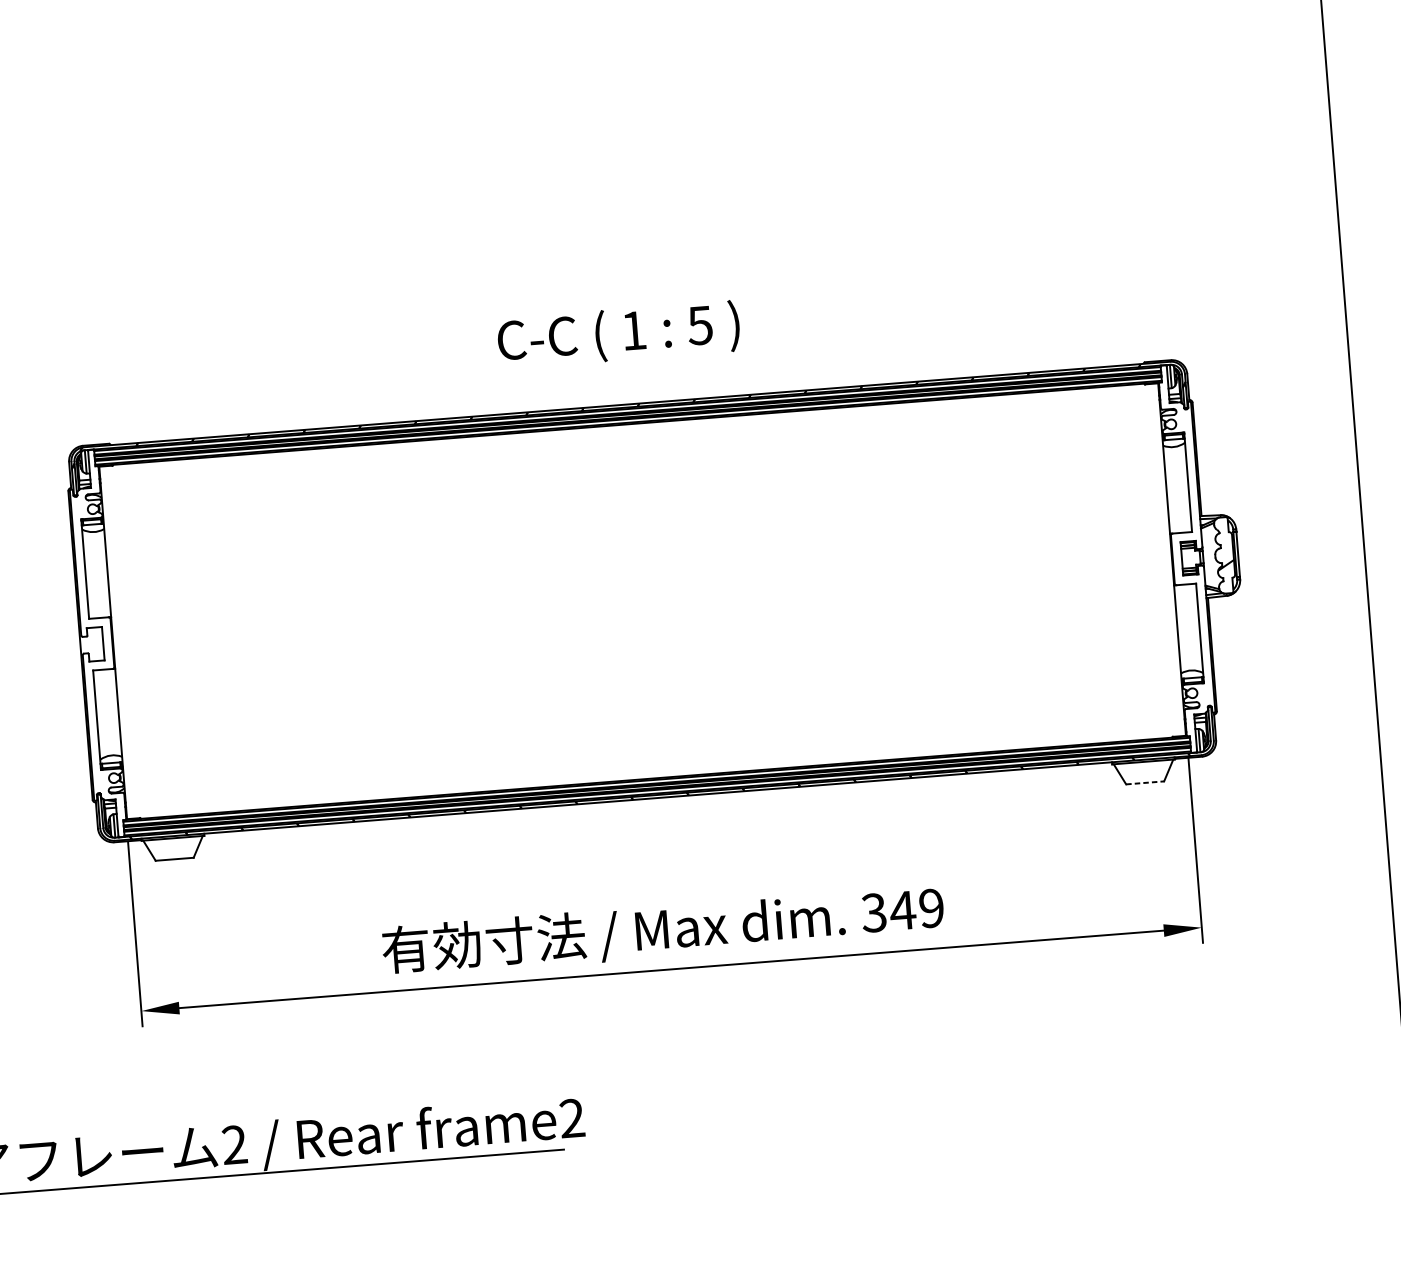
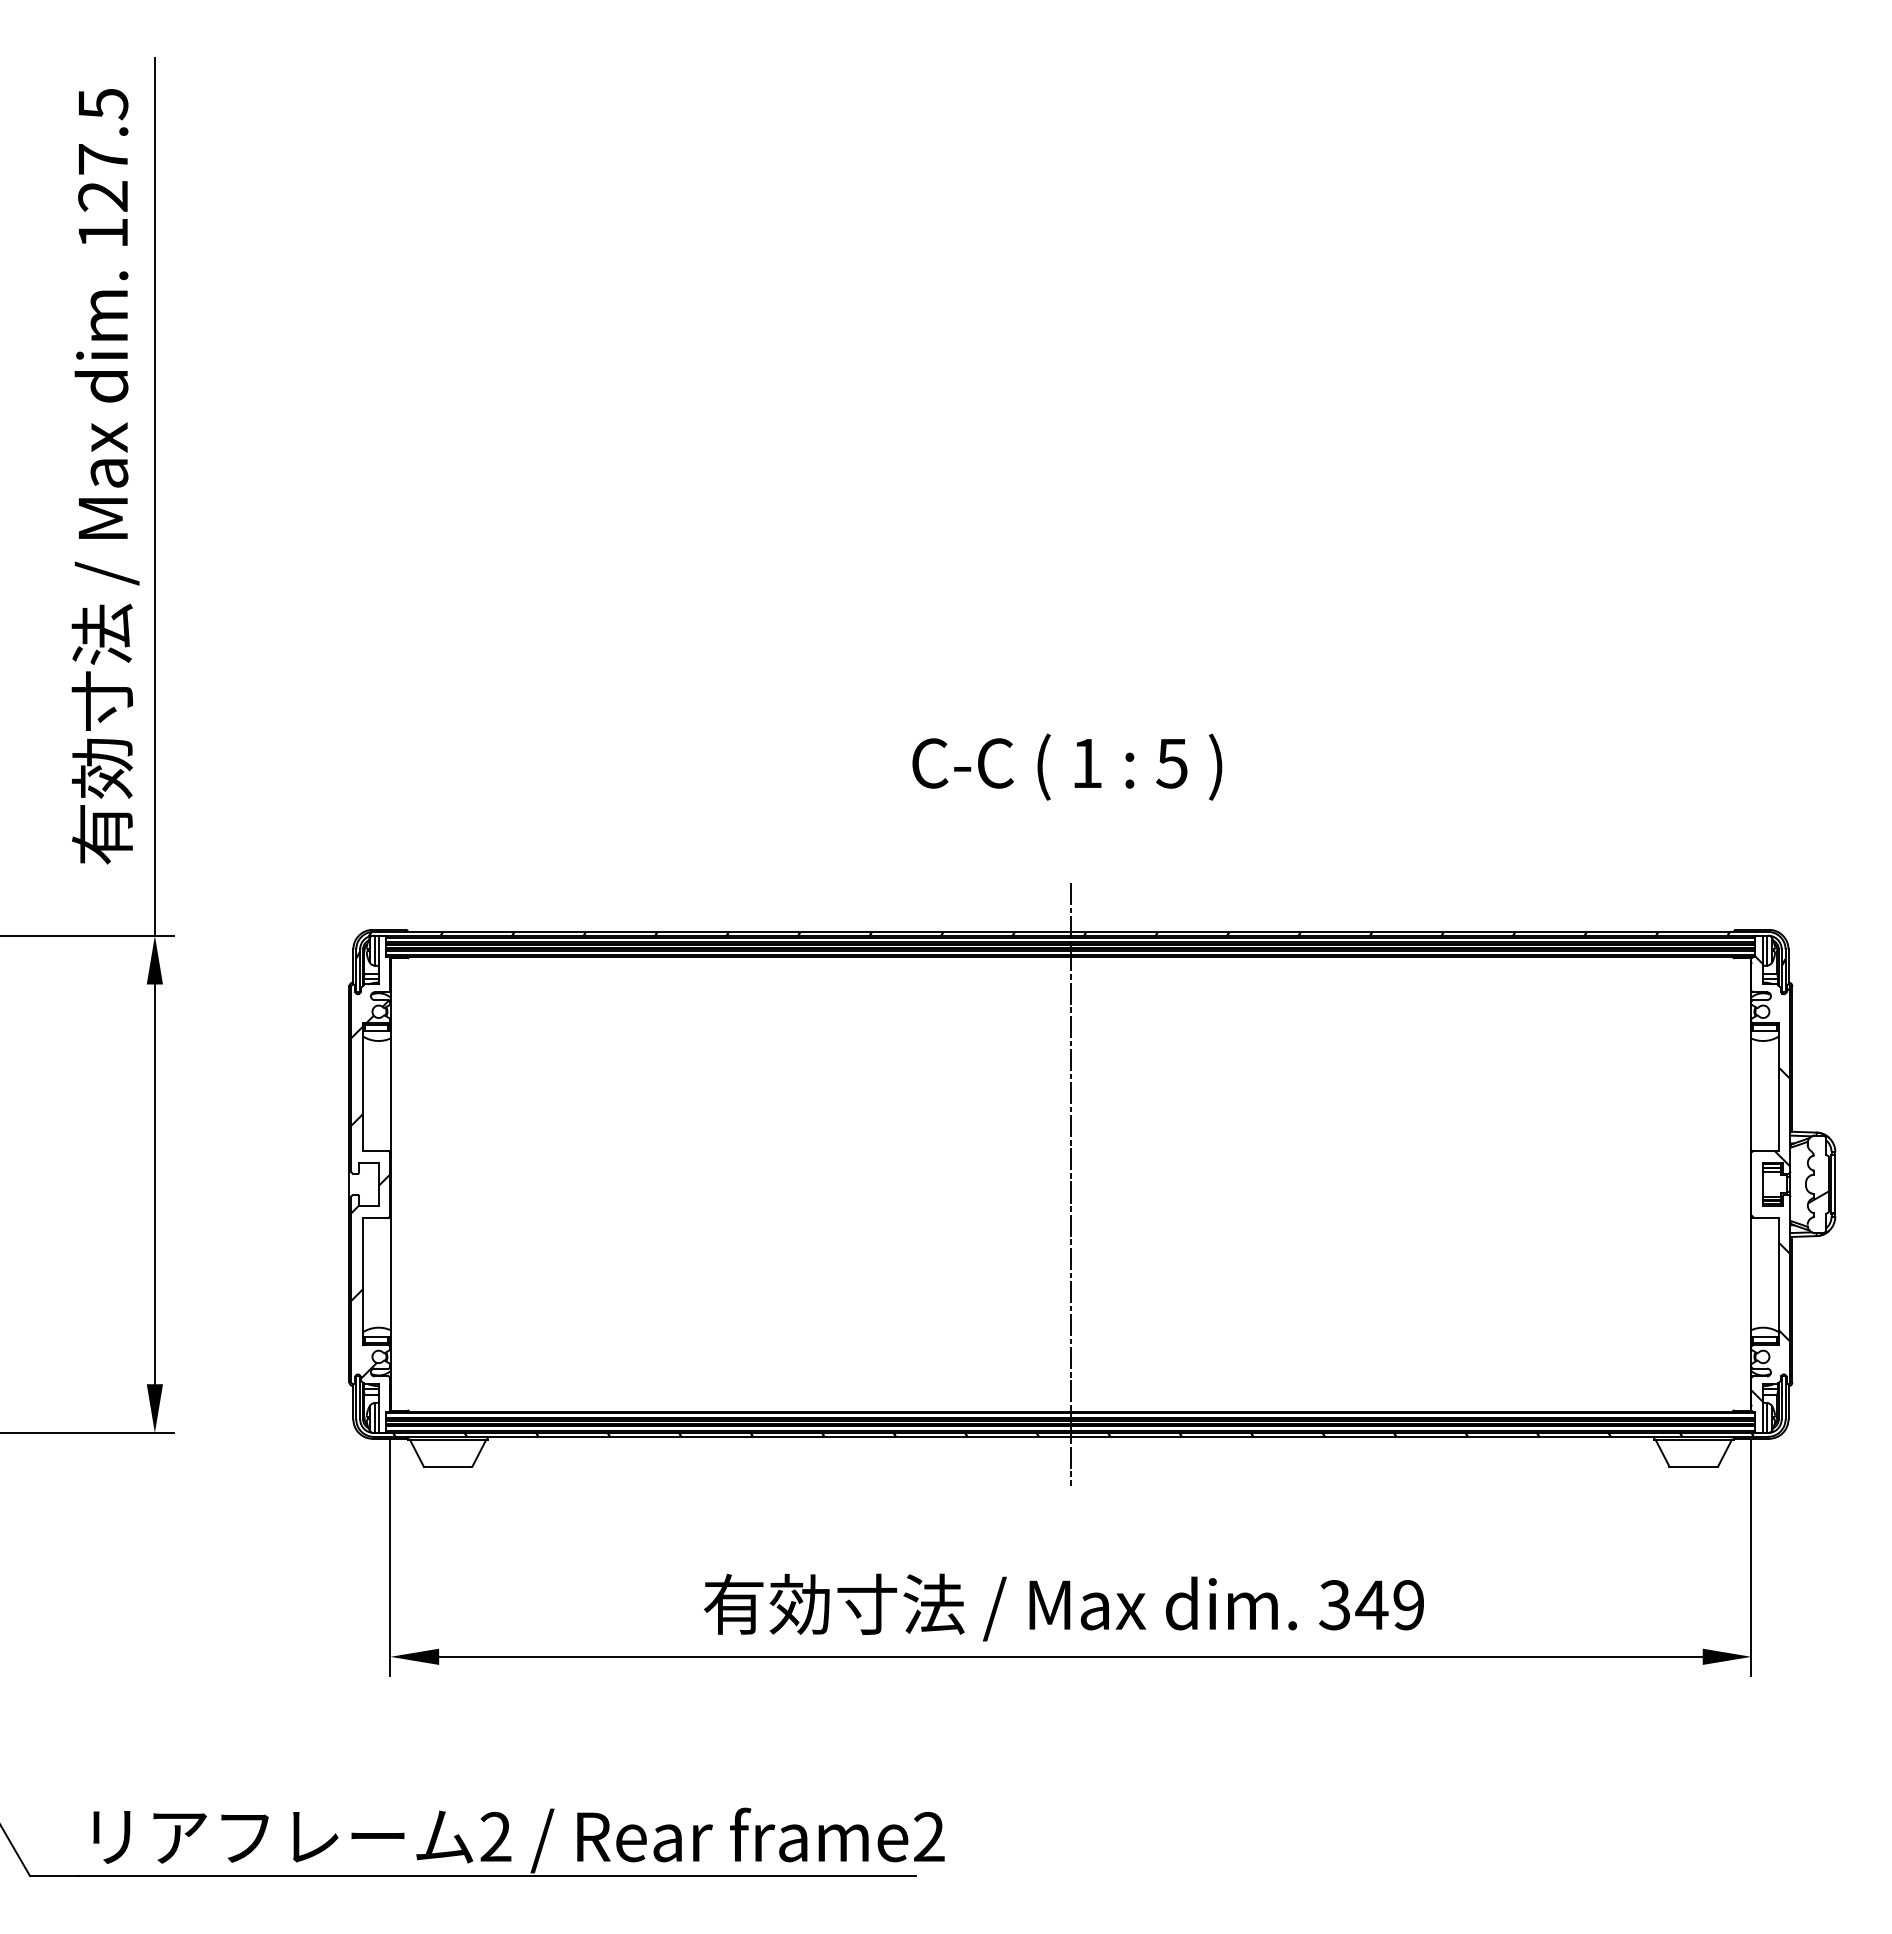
text: (618, 334) -> (1067, 766), moved
hatch: (1187, 554) -> (1770, 1179), added
line: (642, 601) -> (1070, 1184), added
hatch: (97, 648) -> (370, 1189), added
line: (1145, 782) -> (1694, 1466), dashed -> solid

